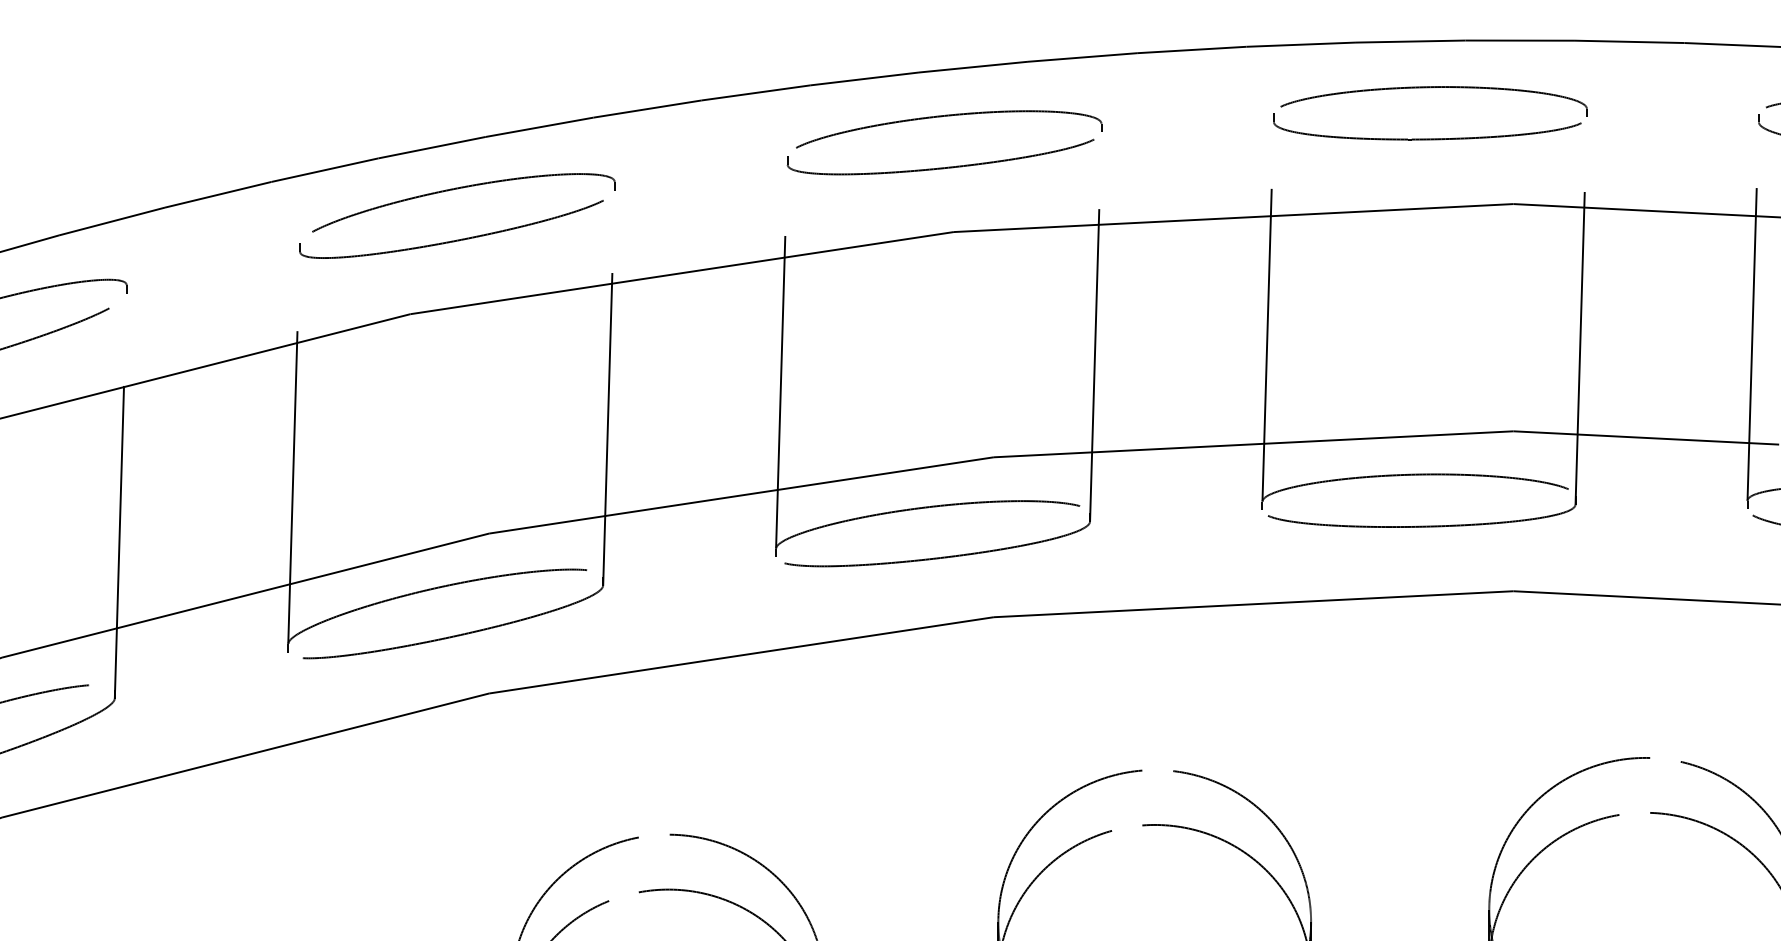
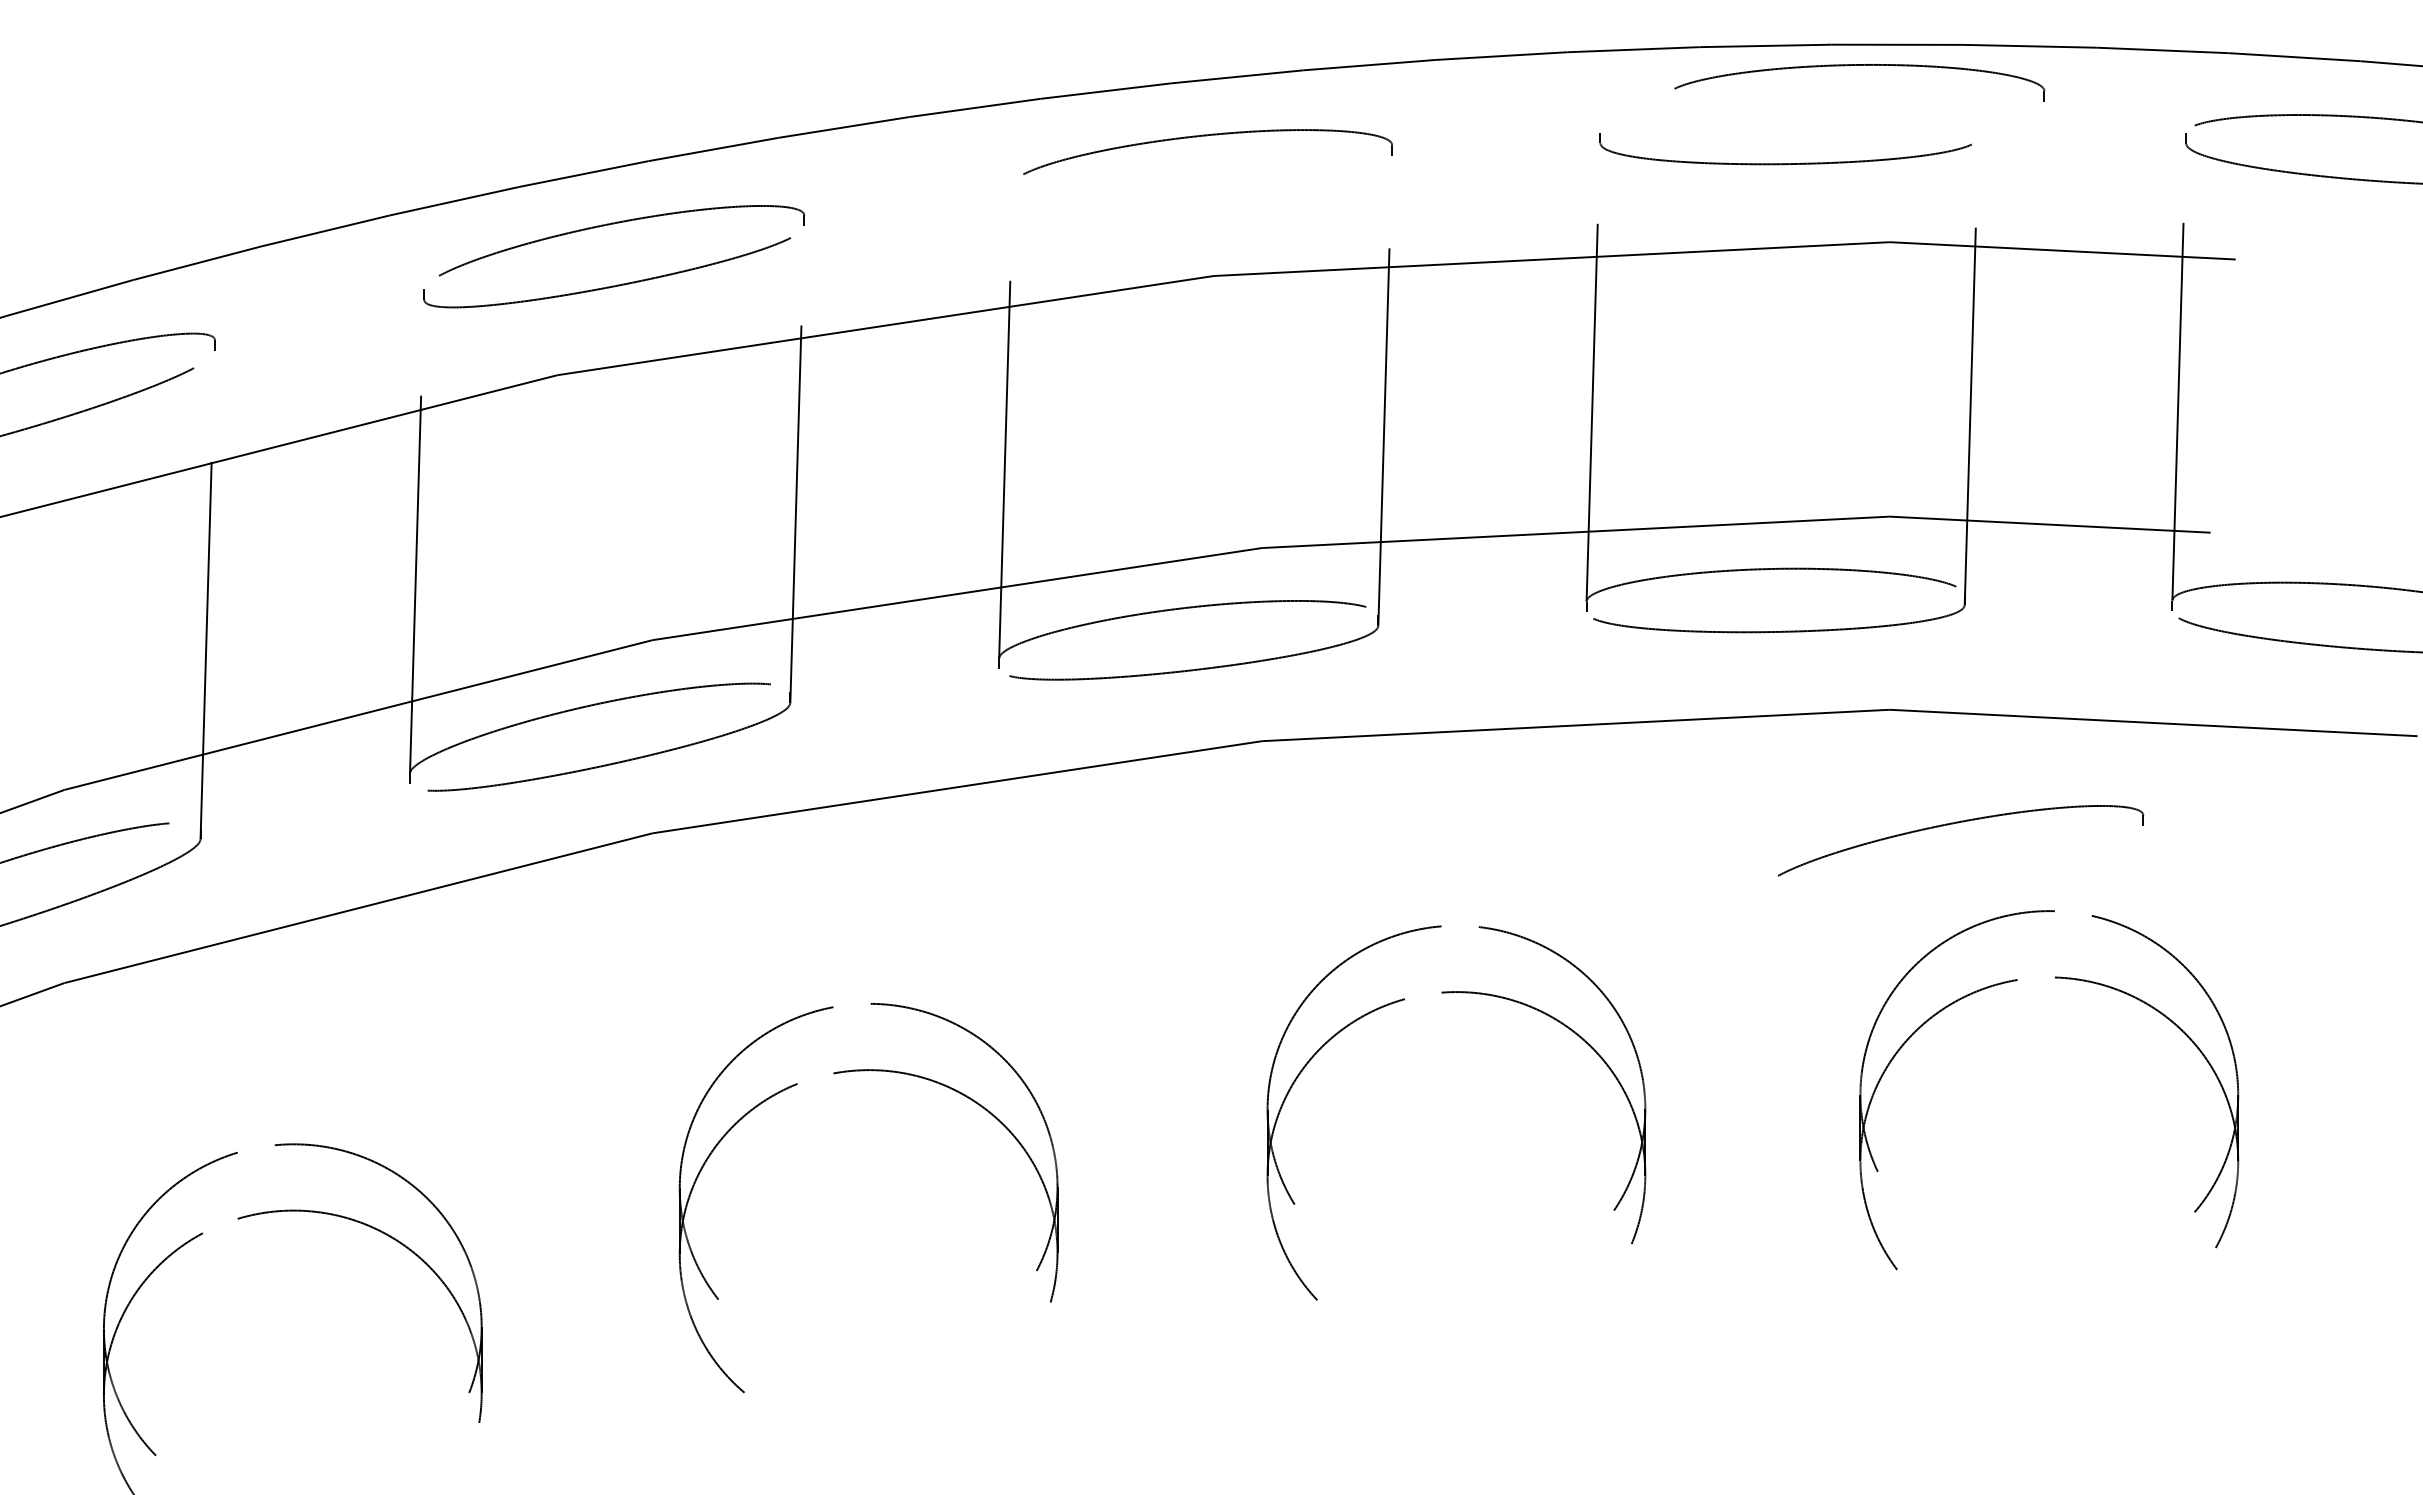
part: (1433, 87) -> (1859, 65), moved
part: (944, 167) -> (1202, 197), removed
part: (1570, 685) -> (1958, 823), added

